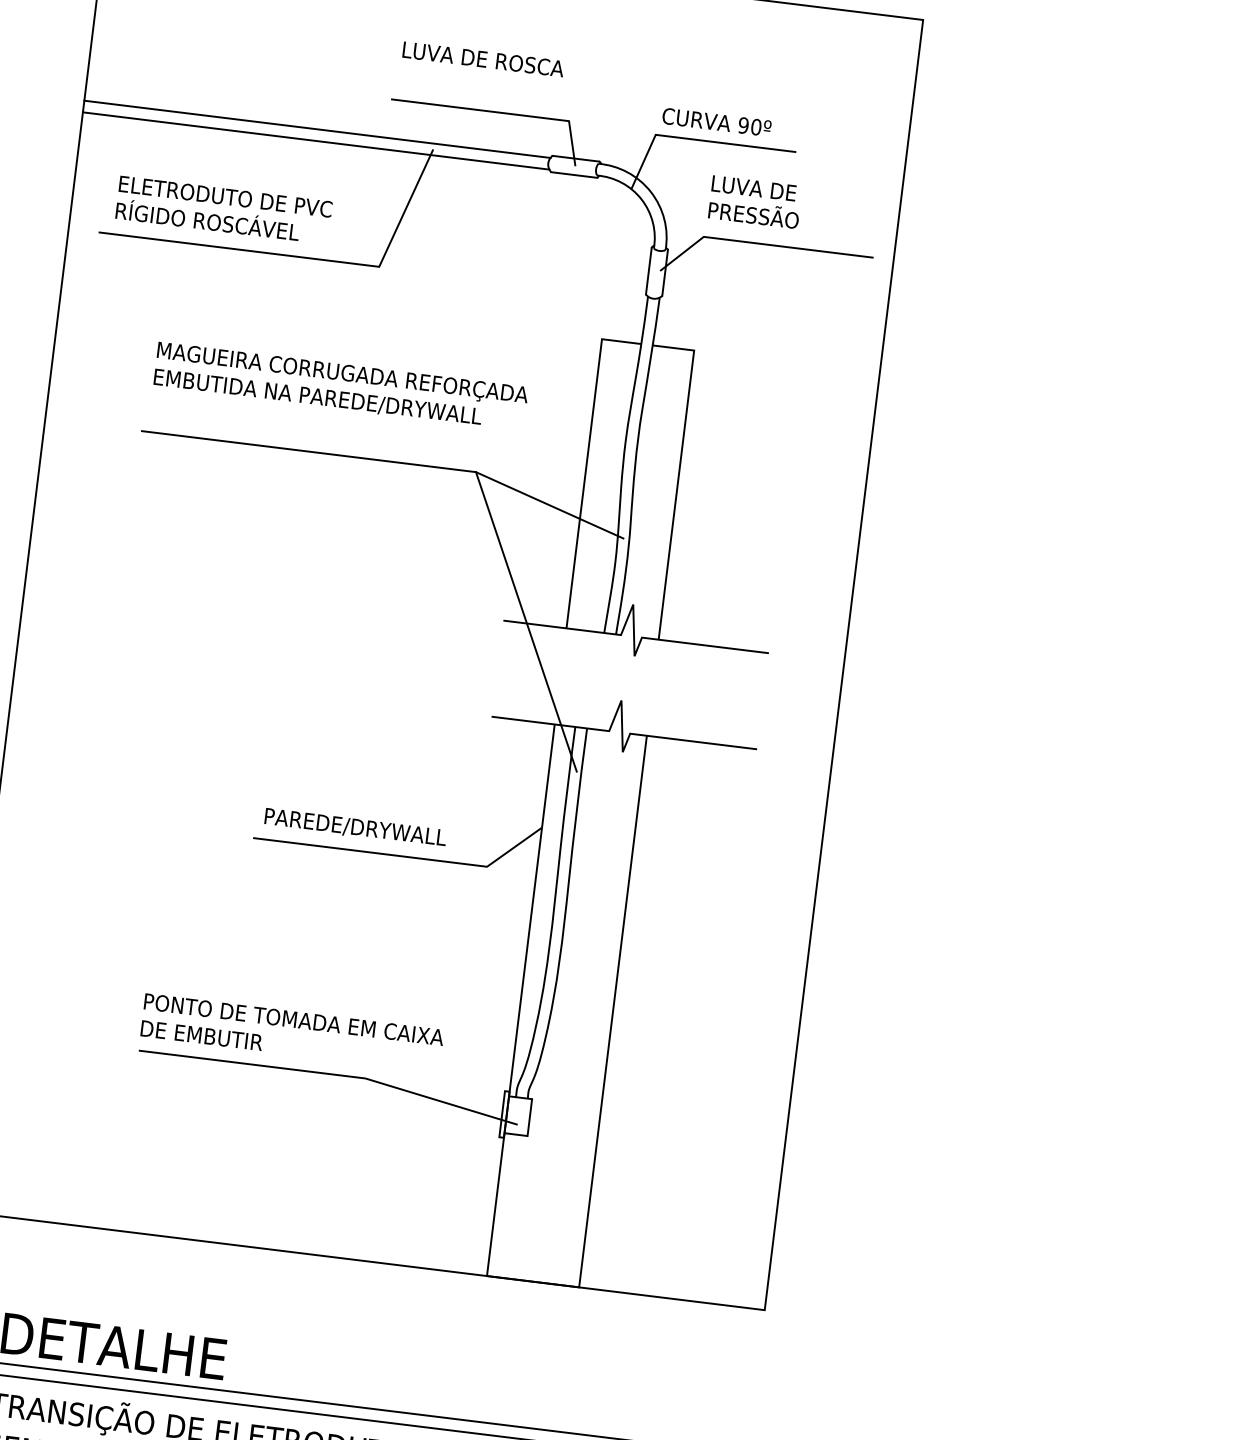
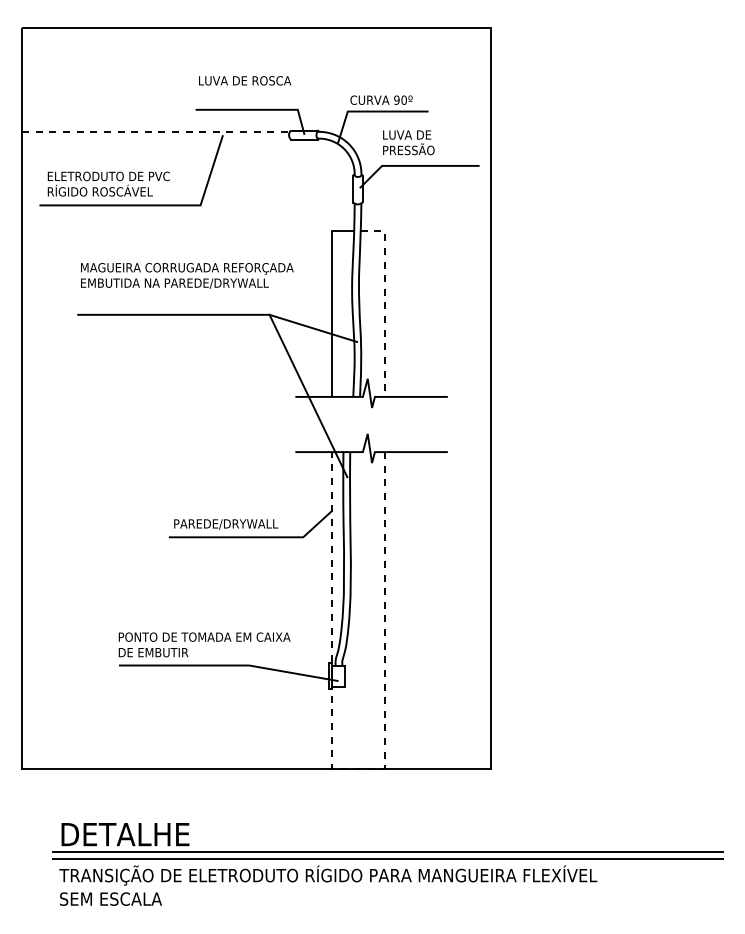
line: (318, 128) -> (156, 131), solid -> dashed
line: (316, 140) -> (156, 138), removed
line: (679, 473) -> (384, 301), solid -> dashed
line: (532, 1281) -> (357, 768), solid -> dashed

